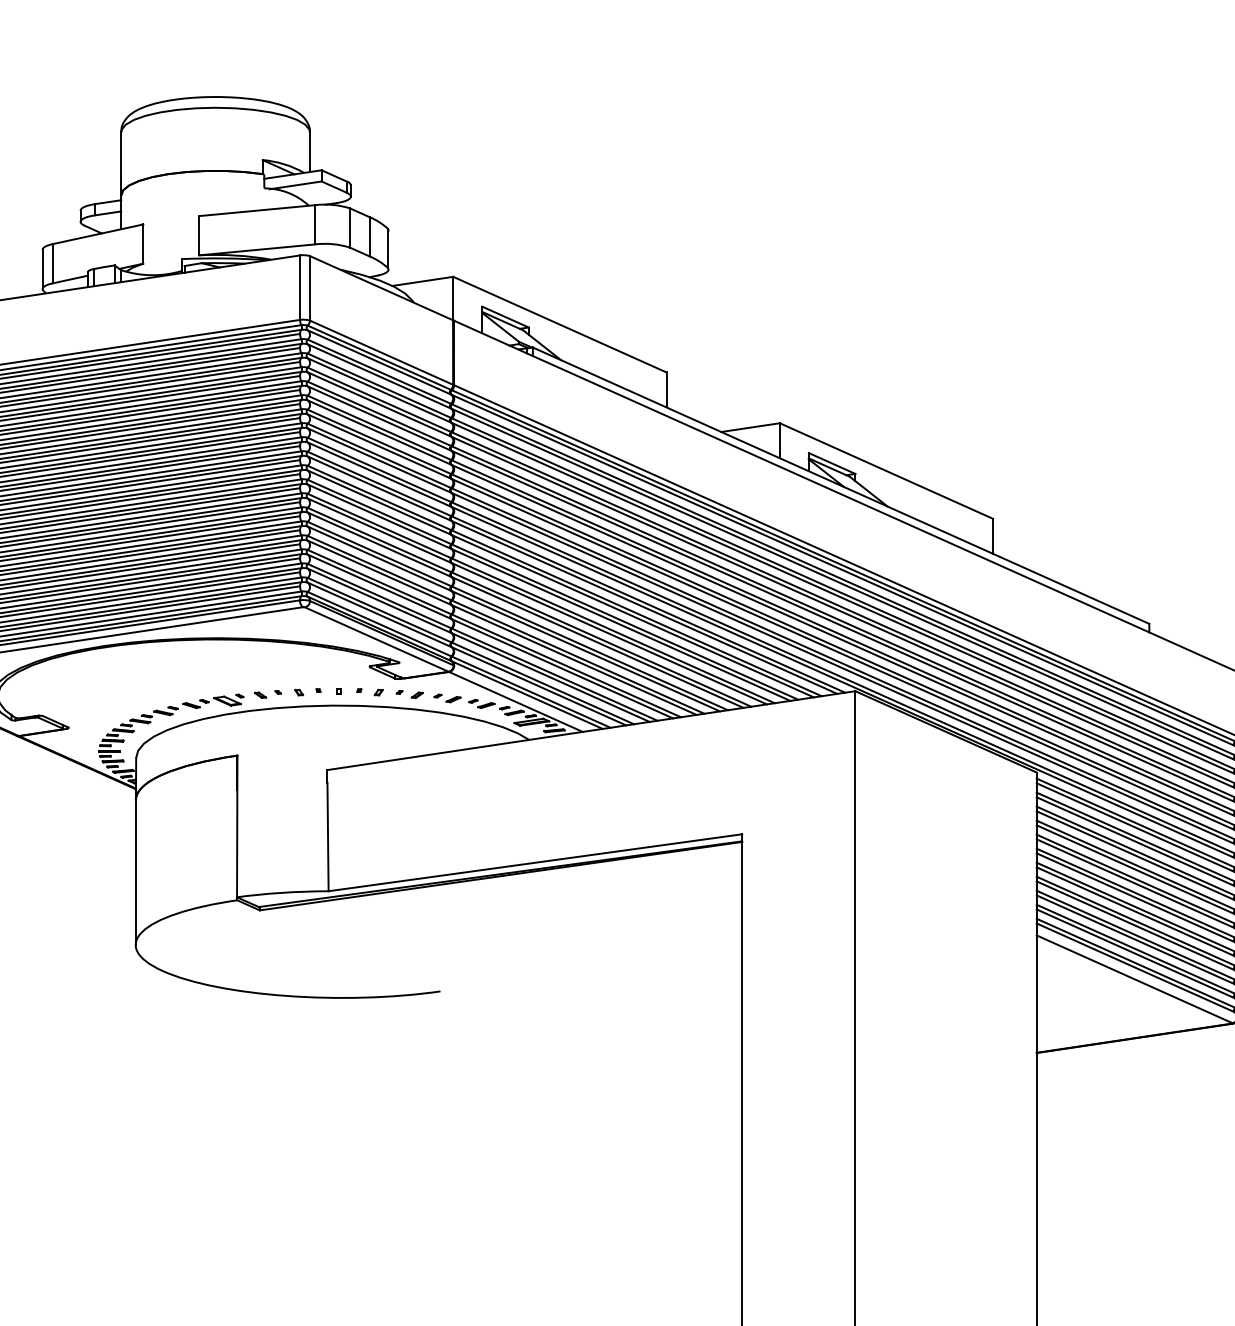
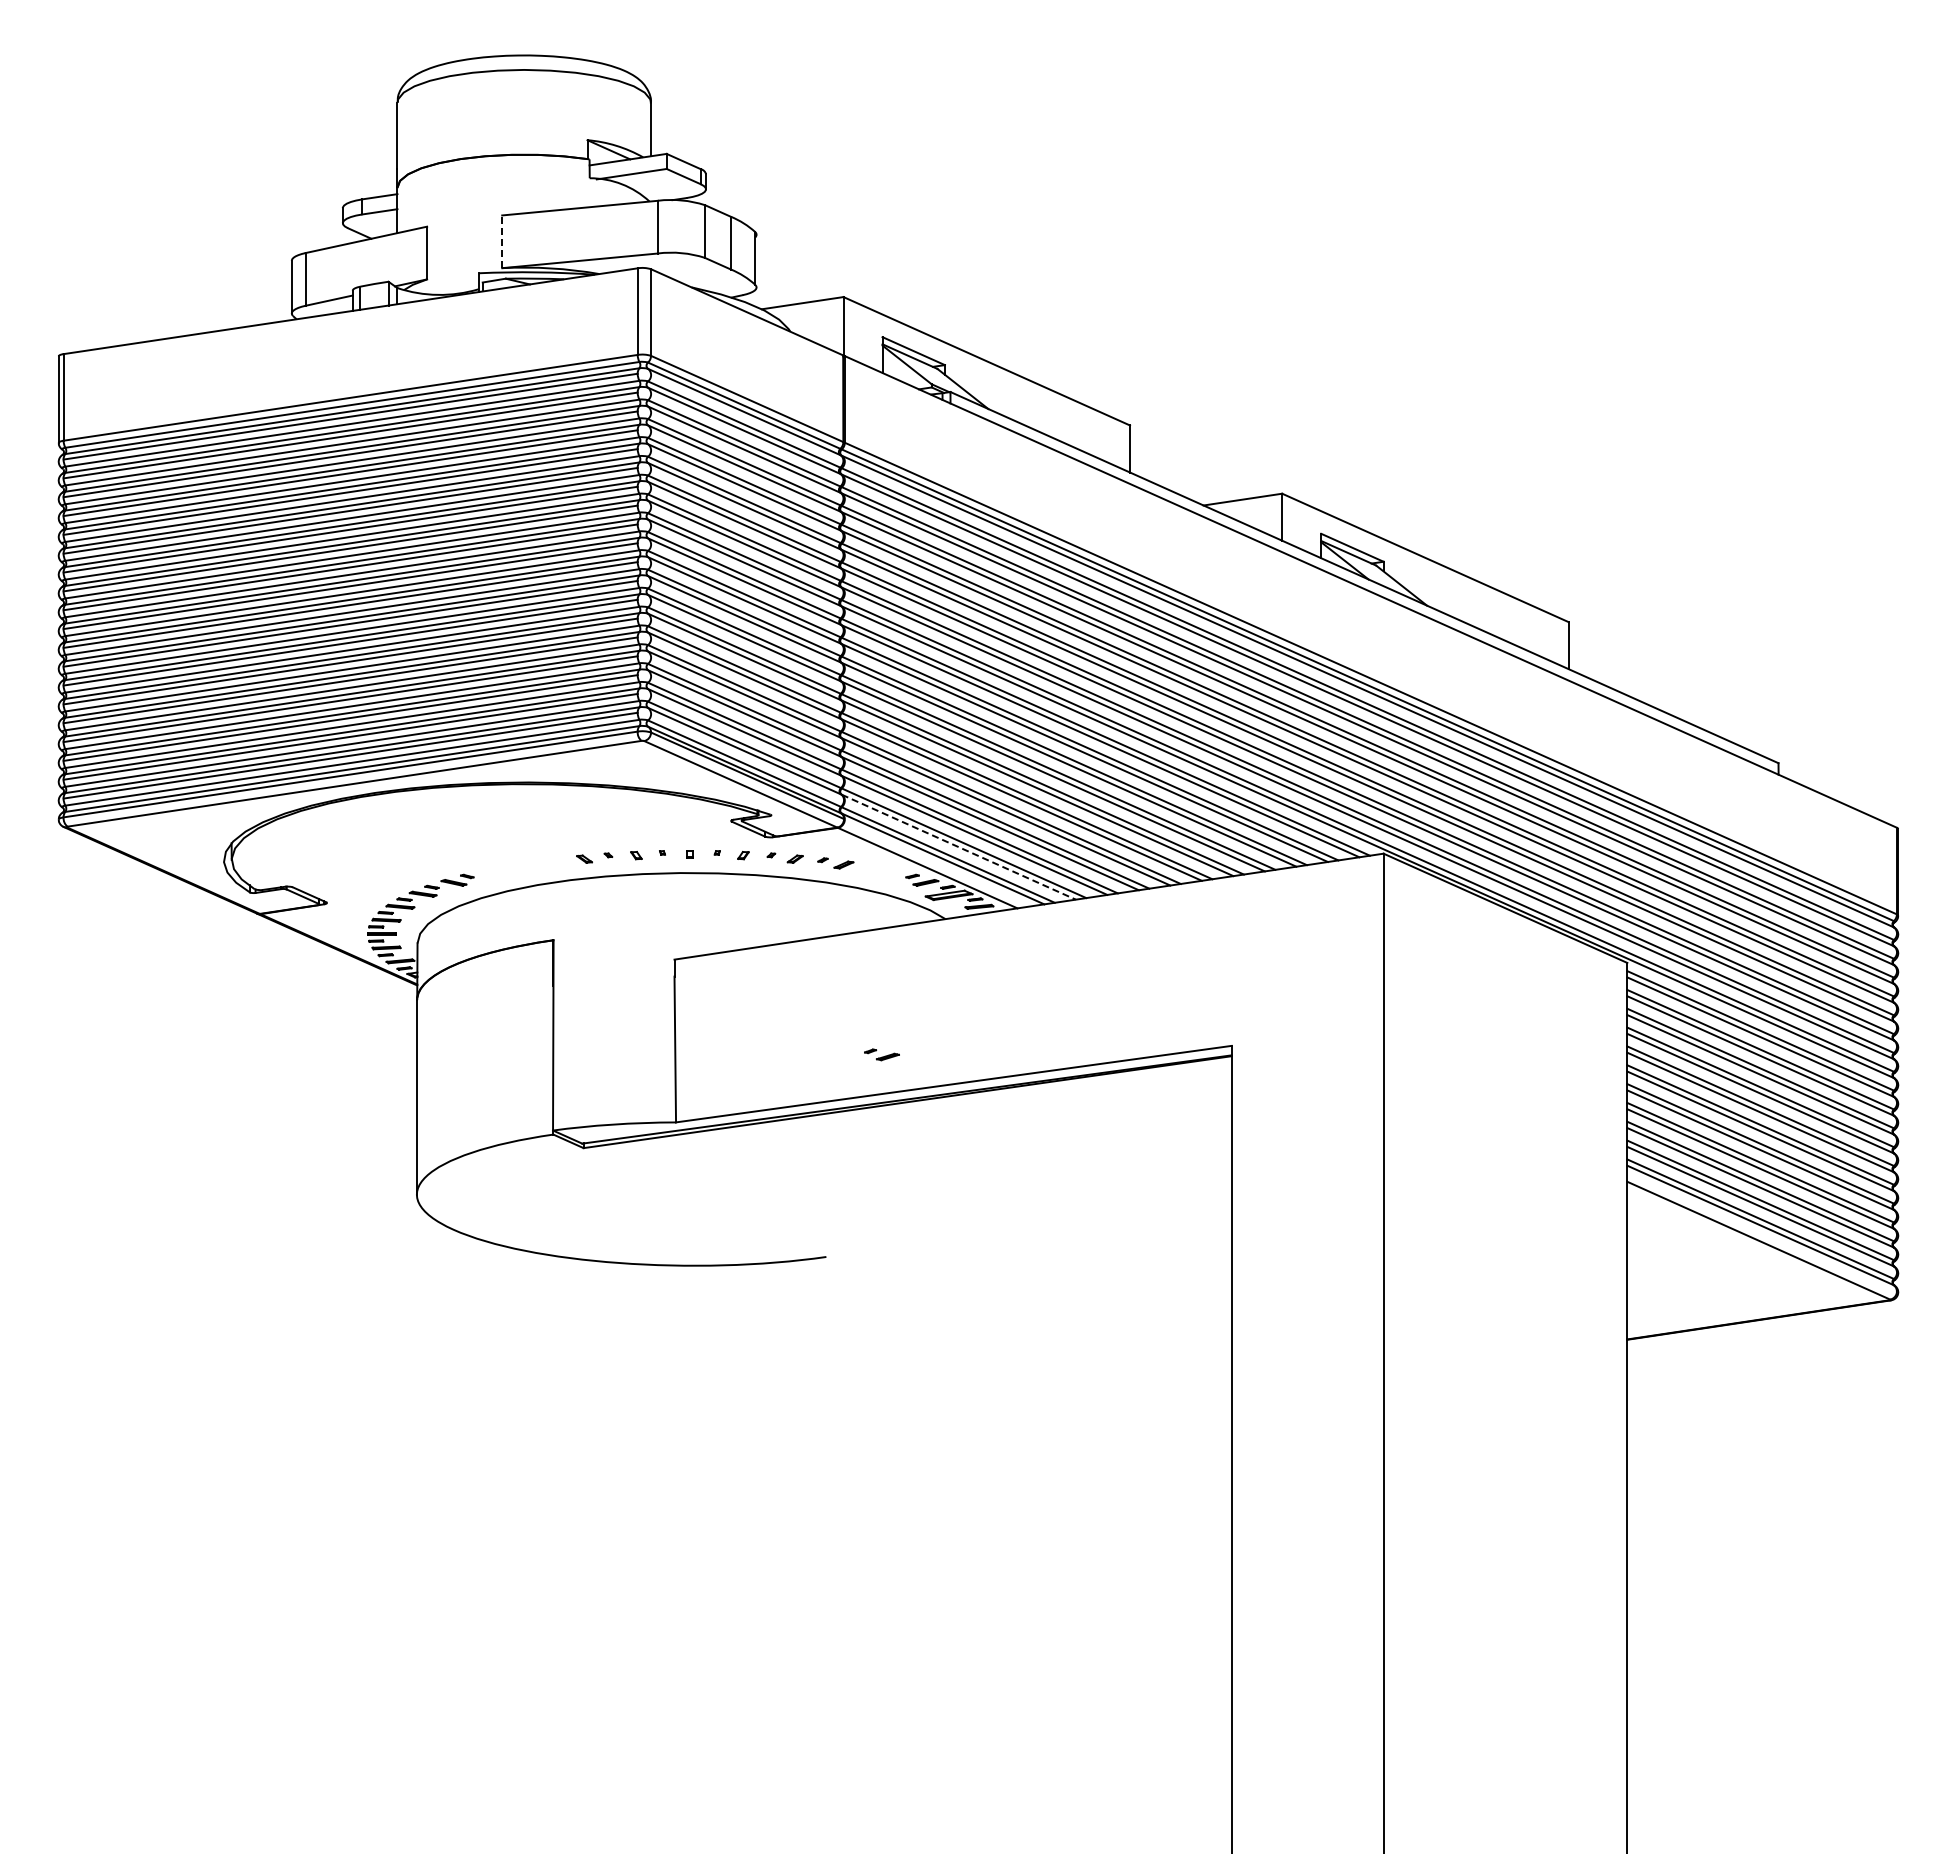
line: (199, 235) -> (502, 241), solid -> dashed
line: (539, 686) -> (959, 847), solid -> dashed
part: (212, 701) -> (520, 867), removed
part: (481, 703) -> (881, 1054), moved

